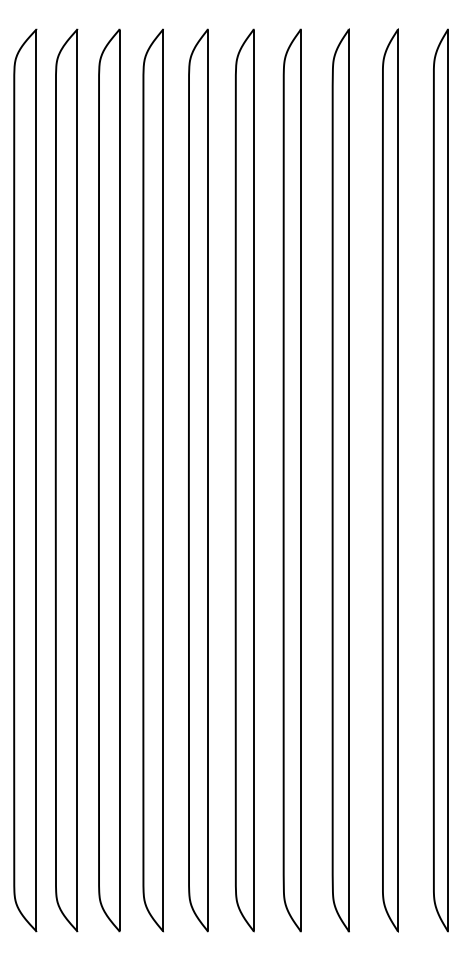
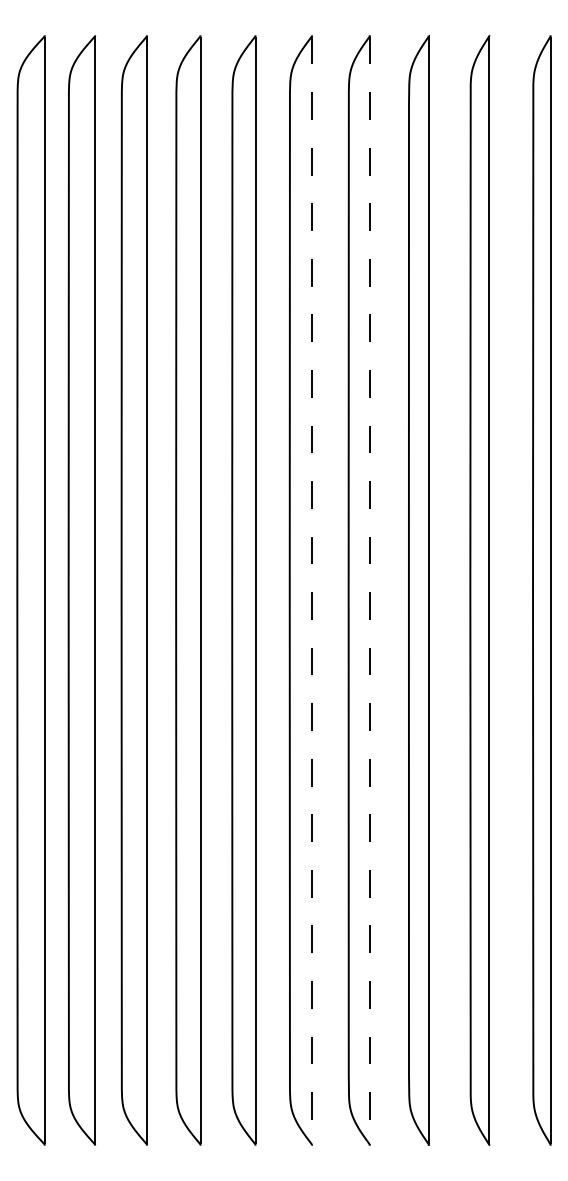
line: (253, 480) -> (311, 590), solid -> dashed
line: (300, 480) -> (369, 590), solid -> dashed

